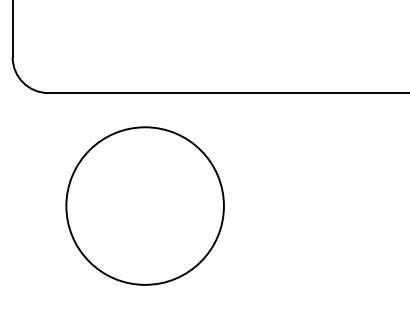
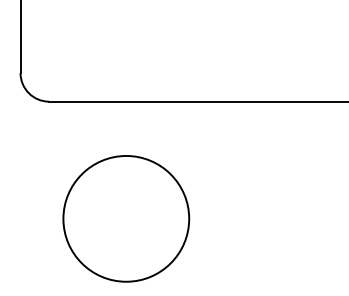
circle: (145, 205) -> (126, 218), moved

